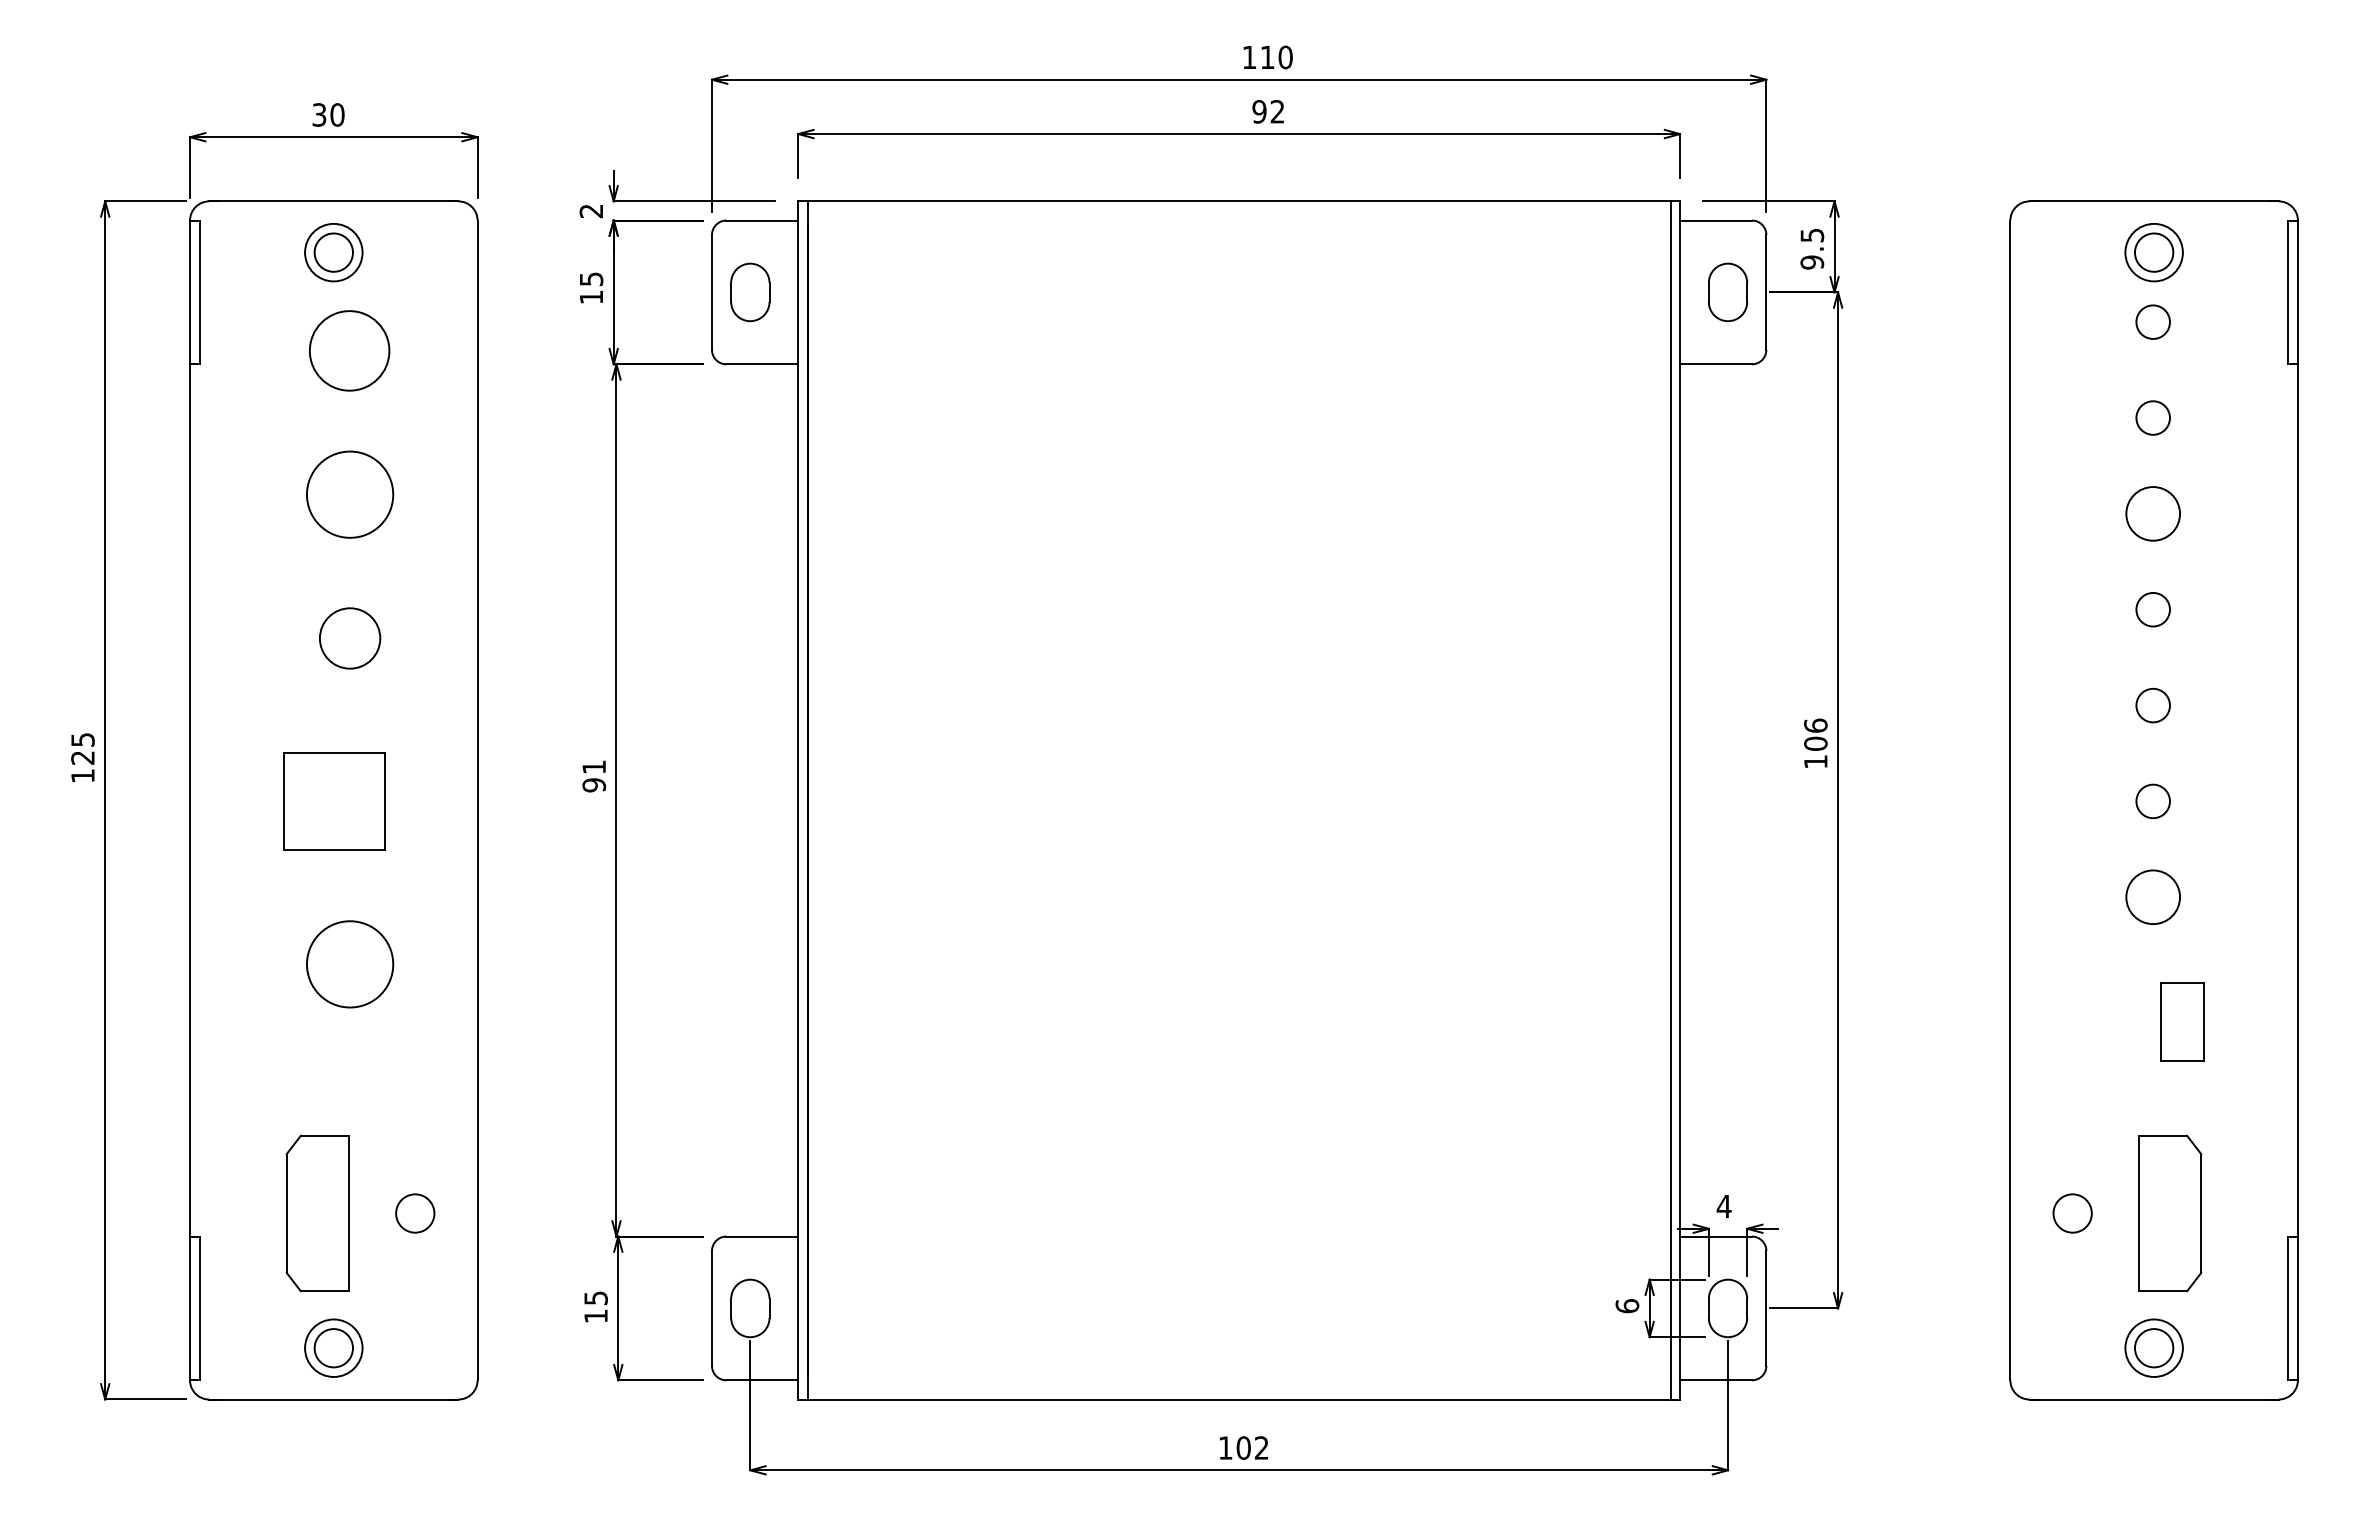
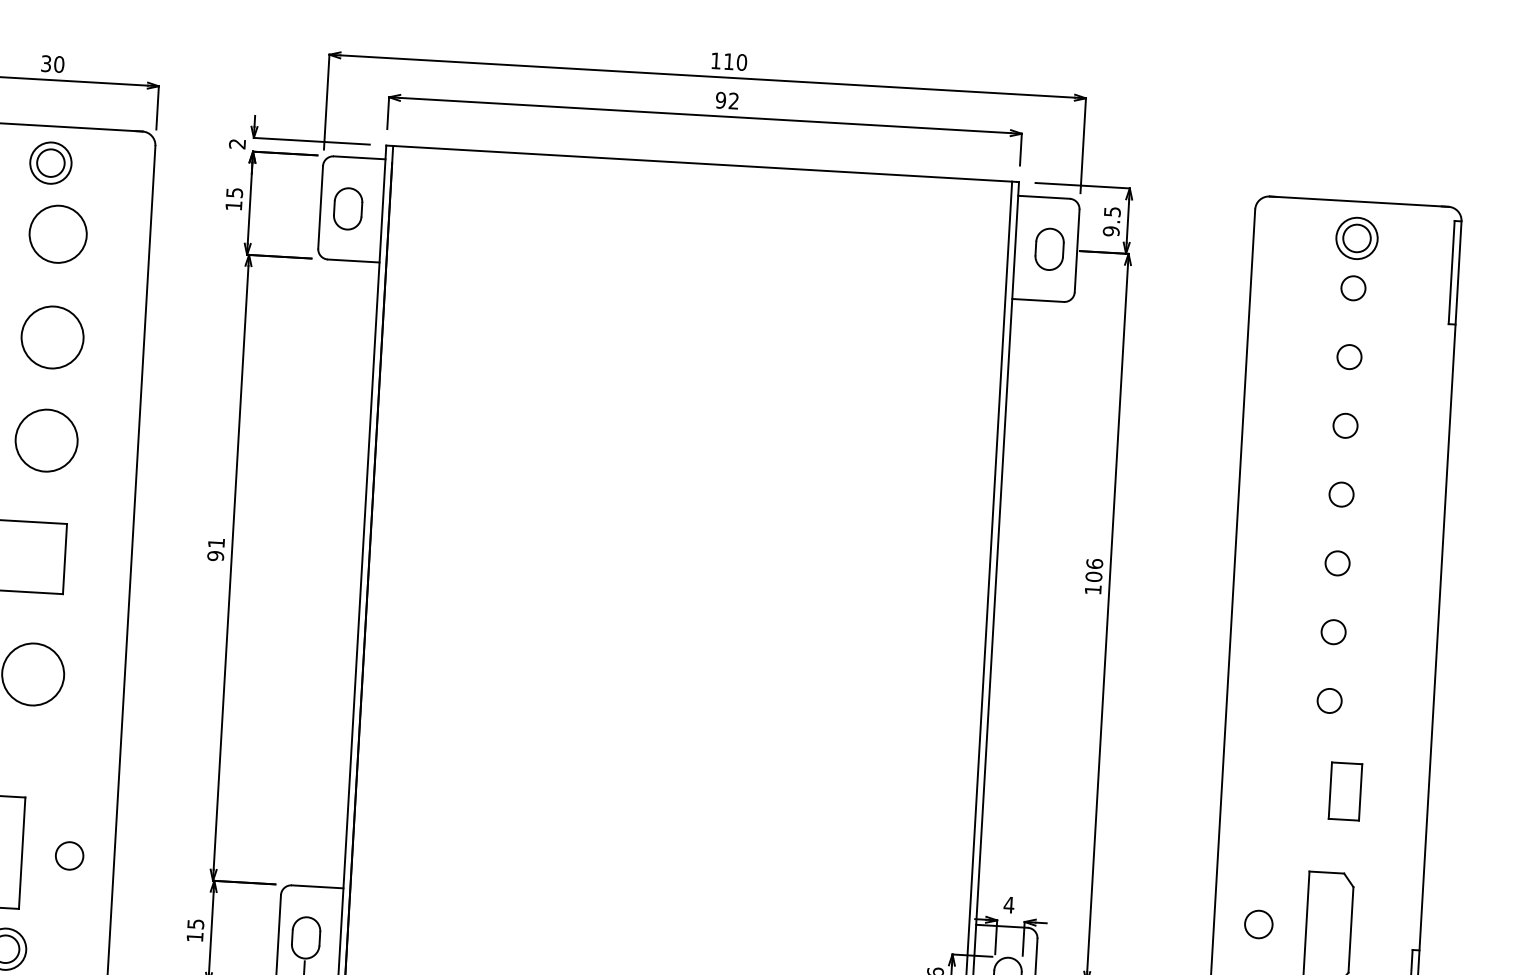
circle: (2152, 513) -> (1345, 425), size x0.62
circle: (349, 638) -> (46, 440), size x1.43
circle: (2152, 897) -> (1329, 701), size x0.62

